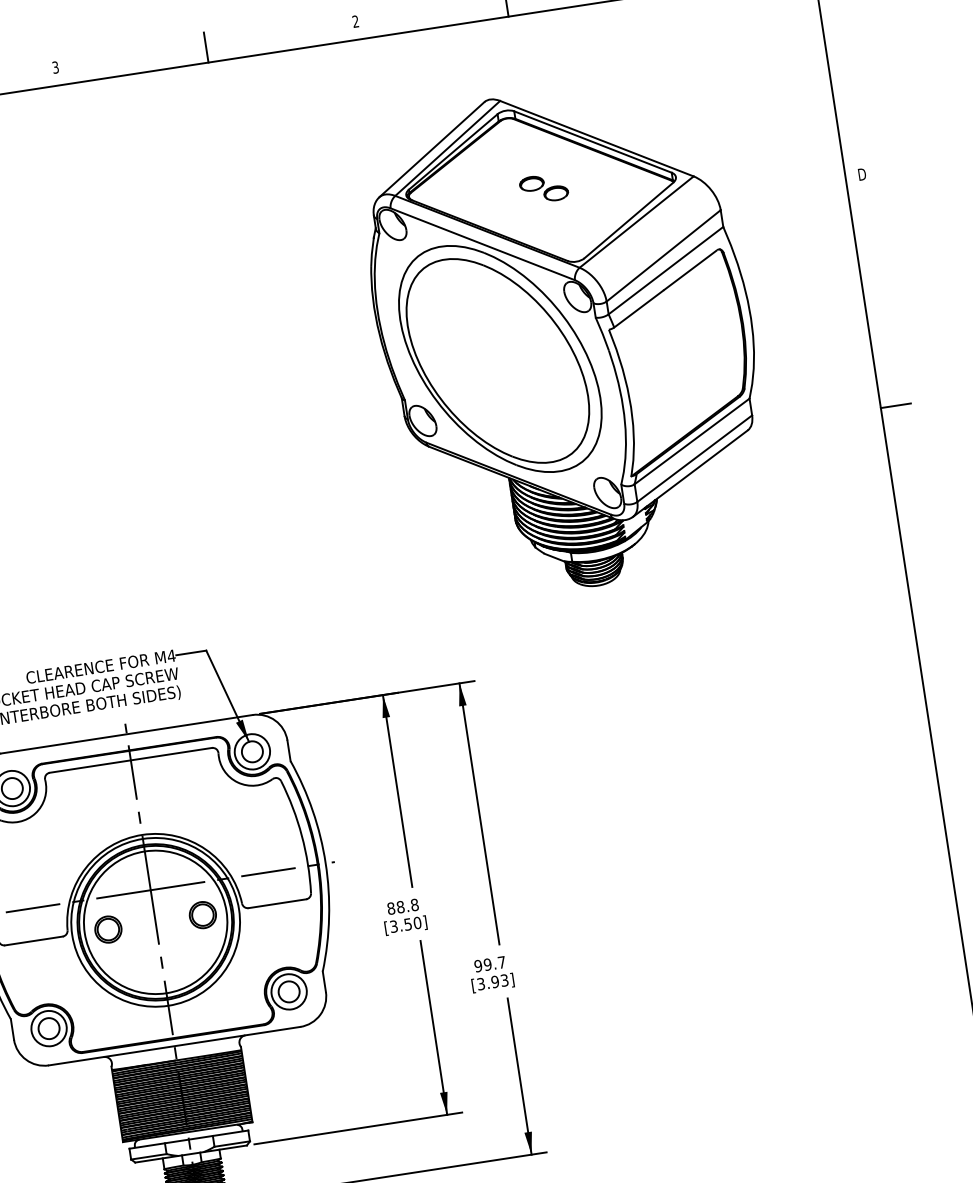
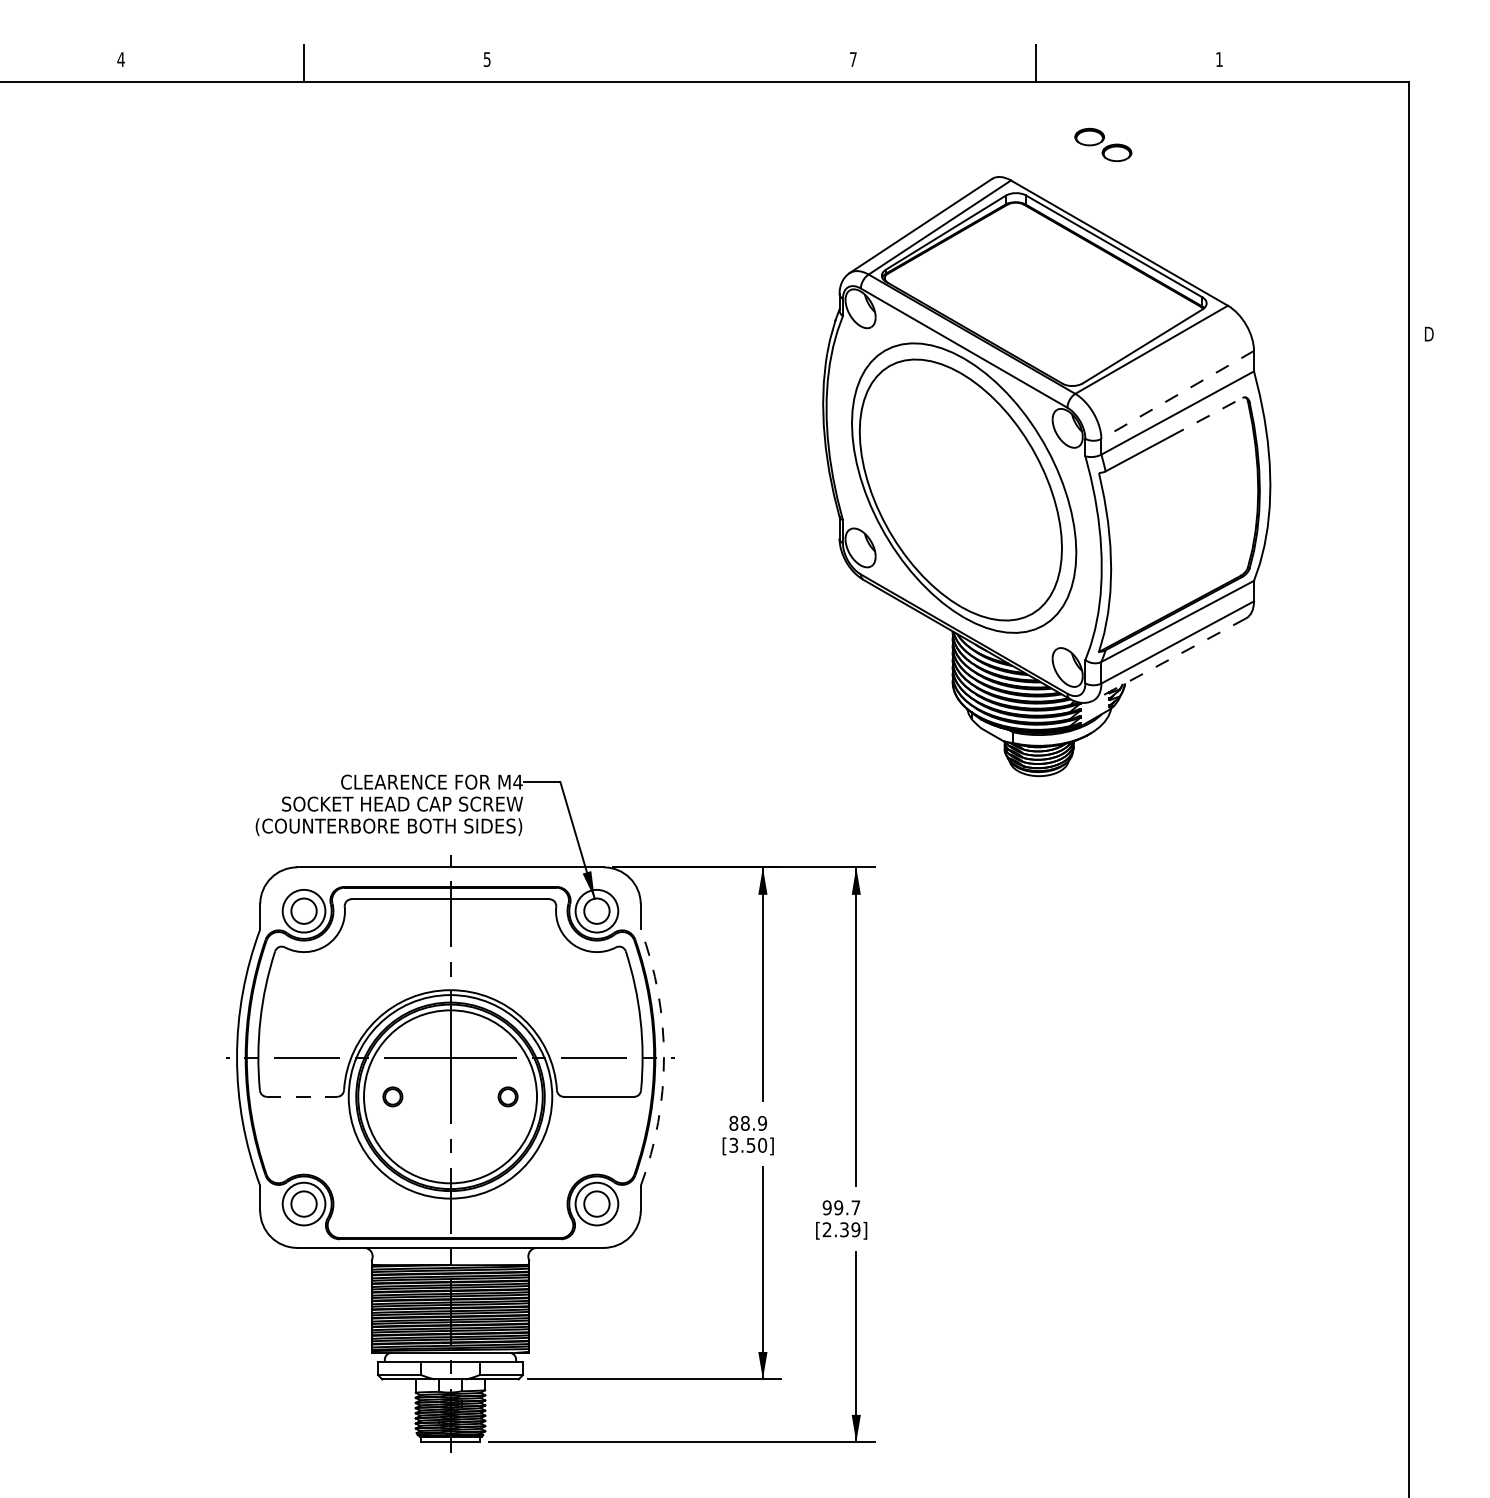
text: (355, 21) -> (852, 59), 2 -> 7
line: (206, 46) -> (670, 62), removed
text: (55, 66) -> (487, 58), 3 -> 5
part: (544, 188) -> (1103, 144), moved
line: (663, 256) -> (1177, 395), solid -> dashed
line: (690, 270) -> (1206, 417), solid -> dashed
line: (895, 406) -> (1426, 616), removed
line: (690, 473) -> (1169, 659), solid -> dashed
arc: (325, 863) -> (663, 1057), solid -> dashed
text: (414, 905) -> (762, 1123), 88.8 -> 88.9
part: (202, 914) -> (507, 1096), size x0.6
part: (108, 929) -> (392, 1096), size x0.6
line: (34, 940) -> (302, 1096), solid -> dashed
text: (492, 982) -> (841, 1229), [3.93] -> [2.39]

